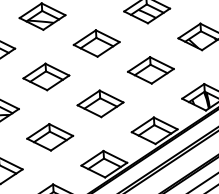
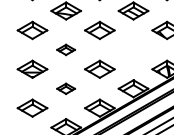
part: (150, 69) -> (133, 49), removed
part: (45, 76) -> (65, 49), size x0.6
part: (49, 137) -> (65, 88), size x0.6

